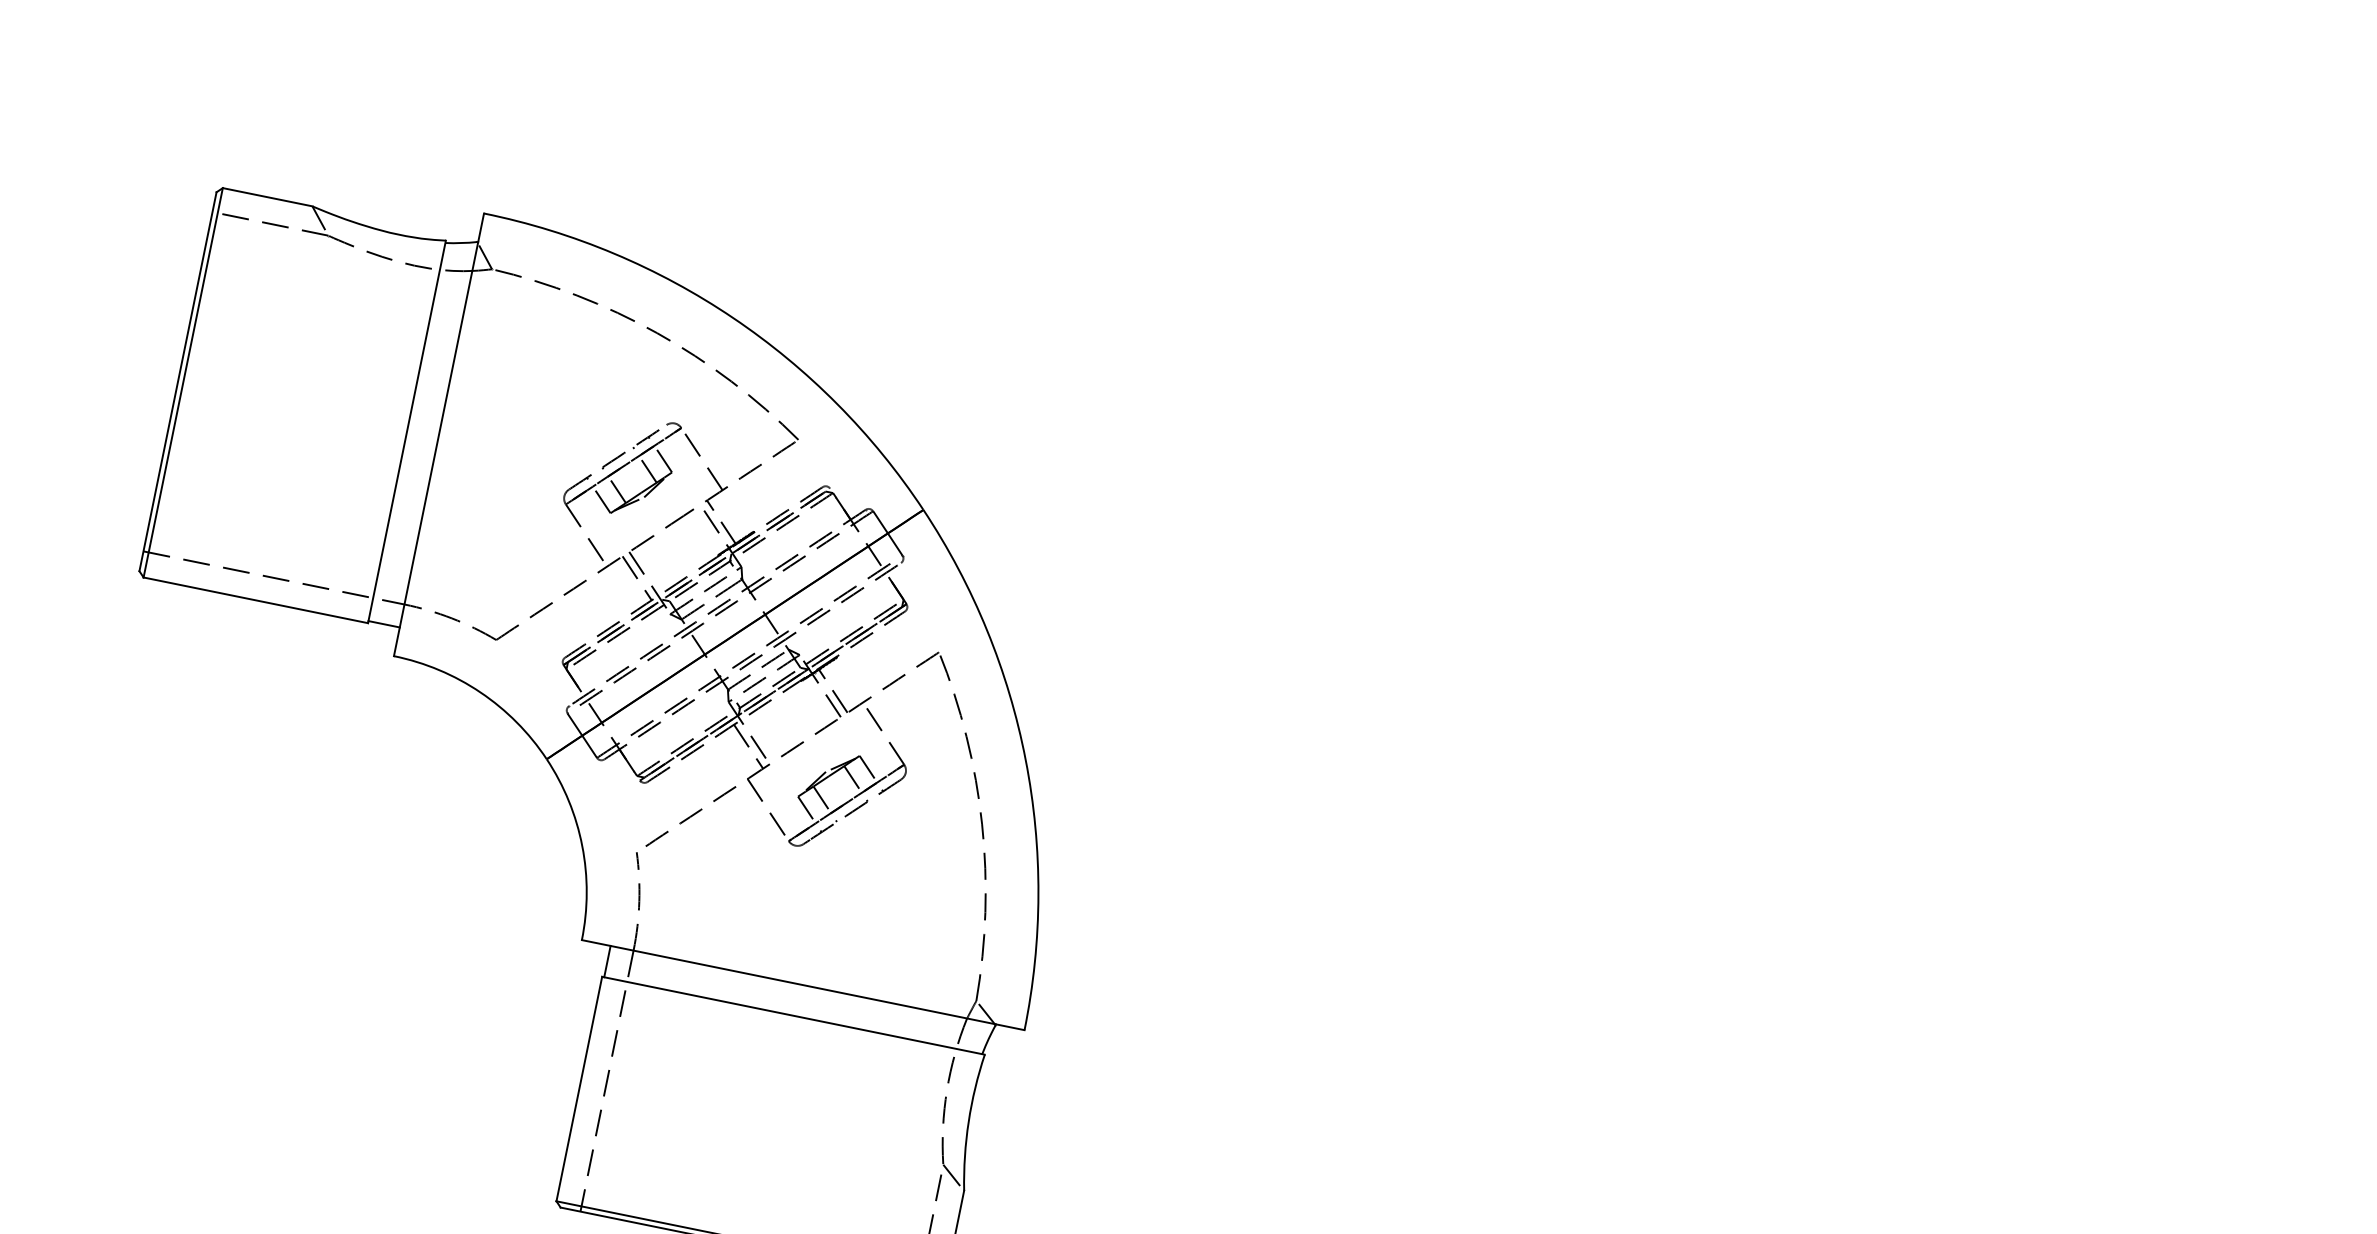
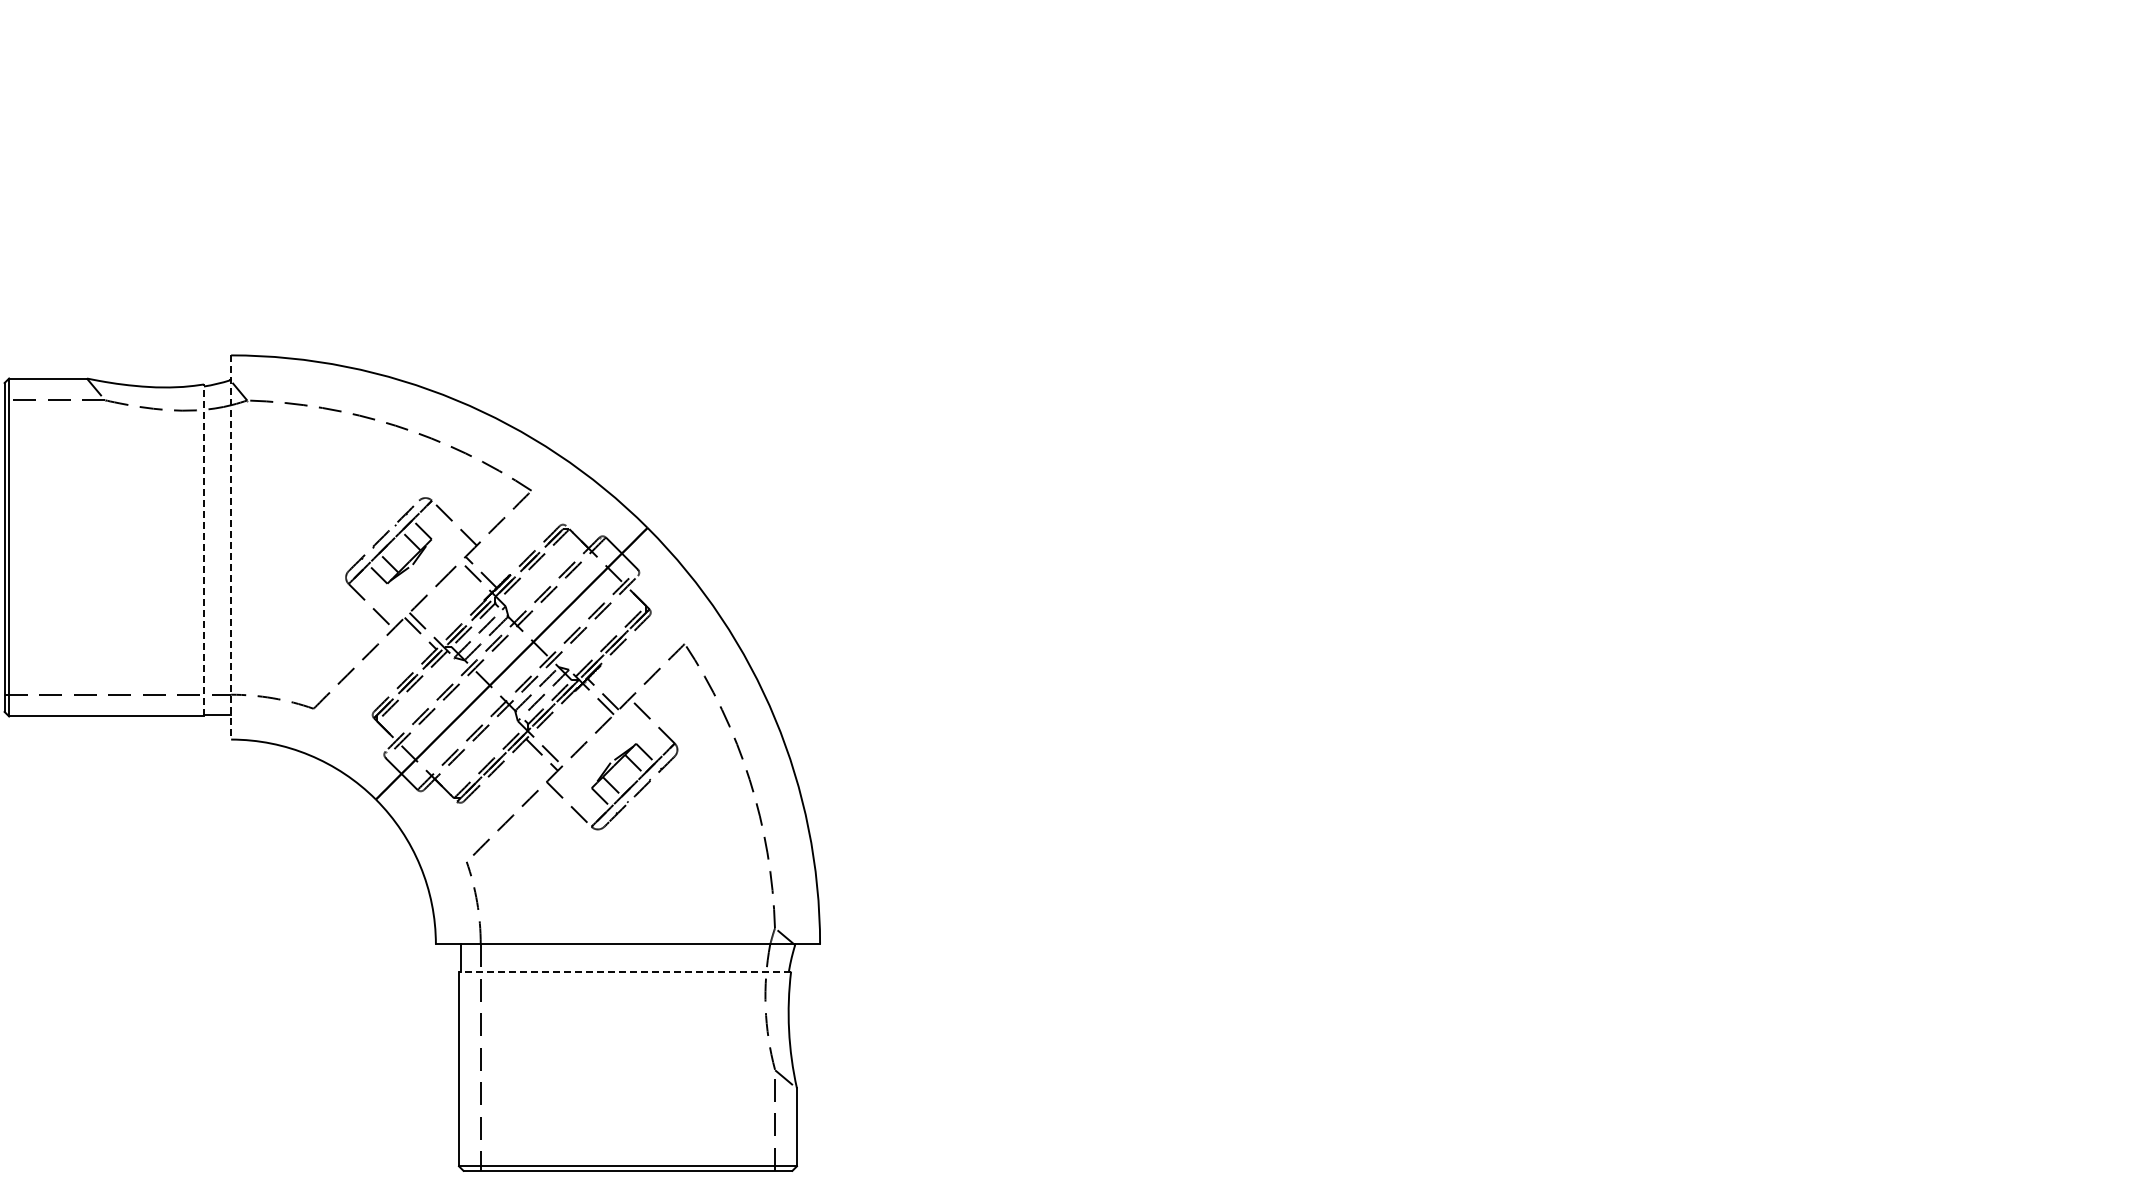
line: (406, 431) -> (203, 550), solid -> dashed
line: (439, 434) -> (231, 547), solid -> dashed
line: (792, 1015) -> (624, 971), solid -> dashed

